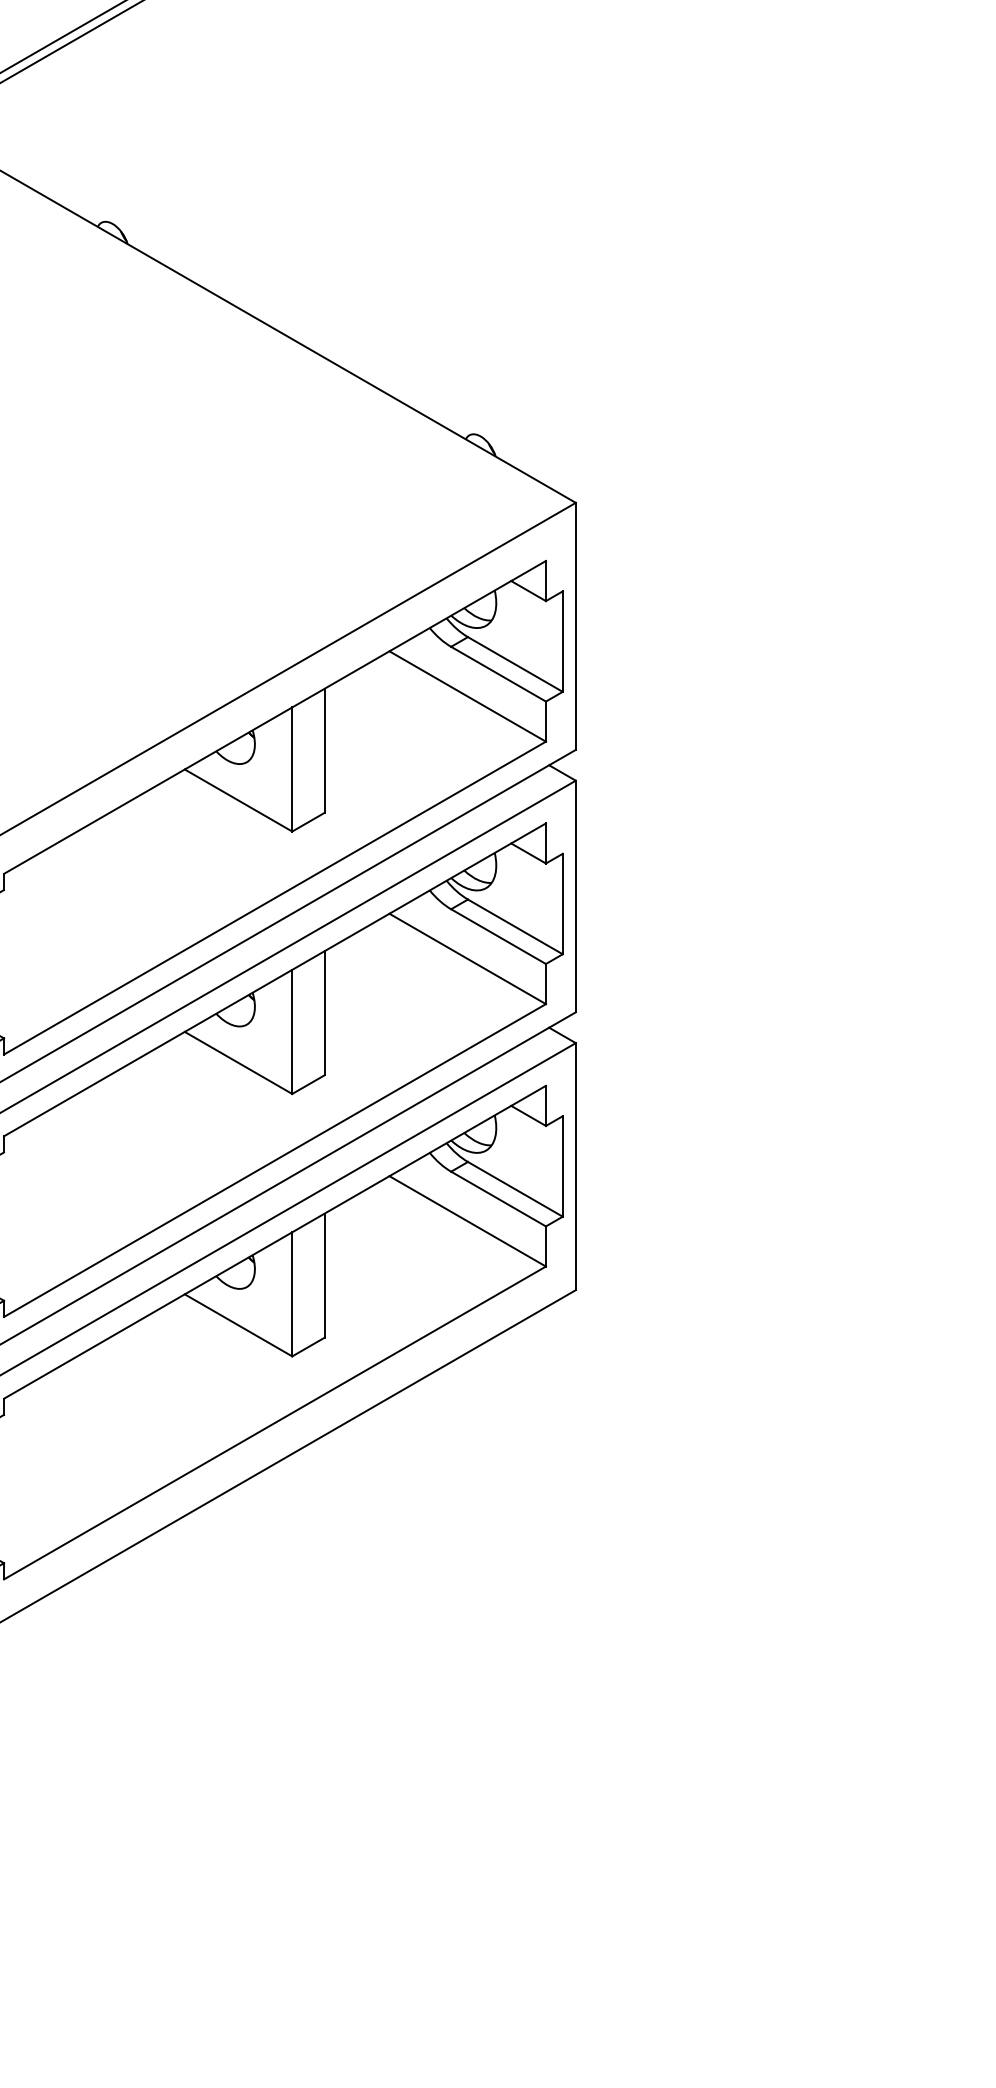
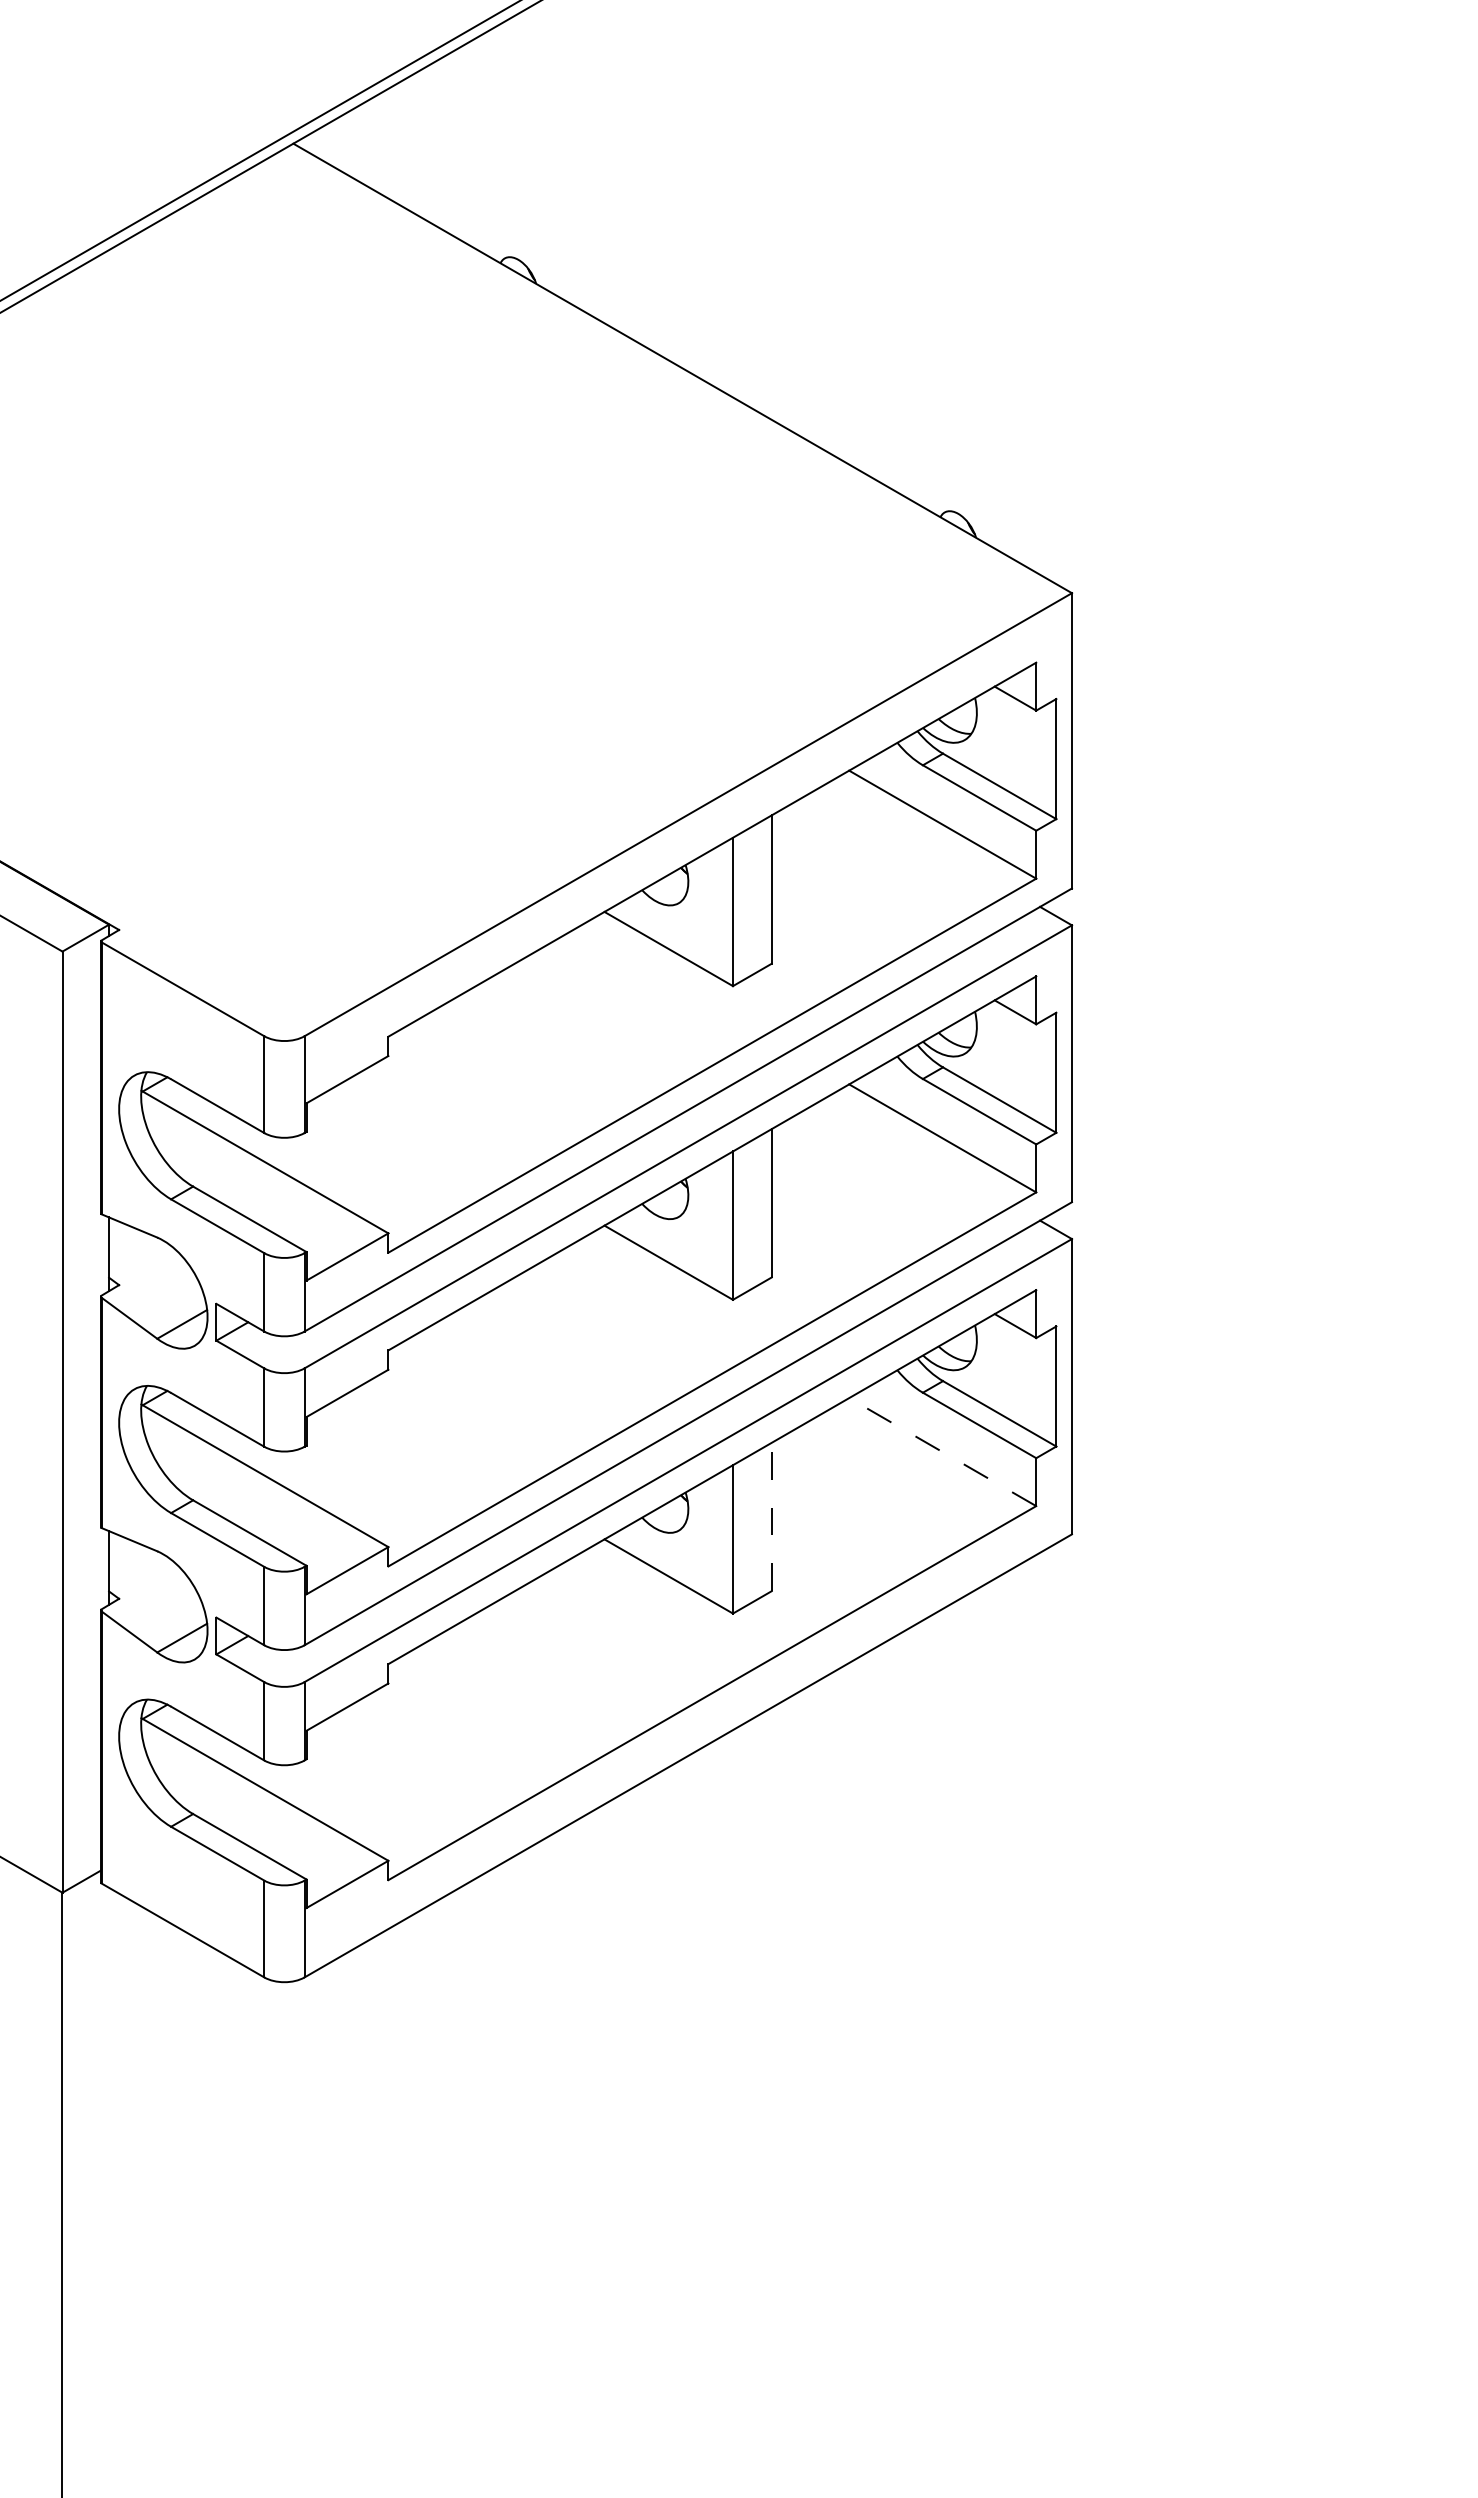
line: (467, 1220) -> (942, 1451), solid -> dashed
line: (324, 1275) -> (771, 1516), solid -> dashed

